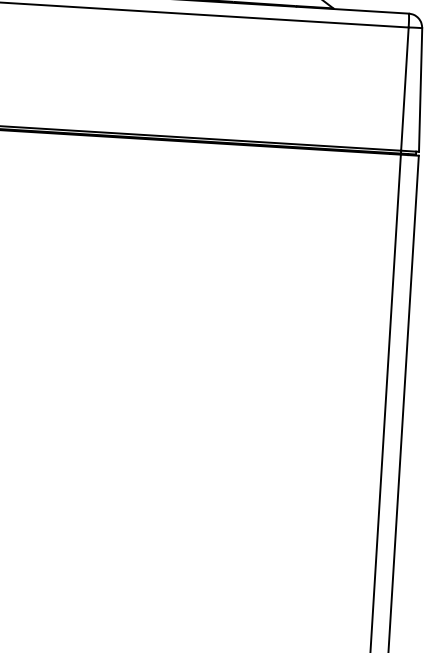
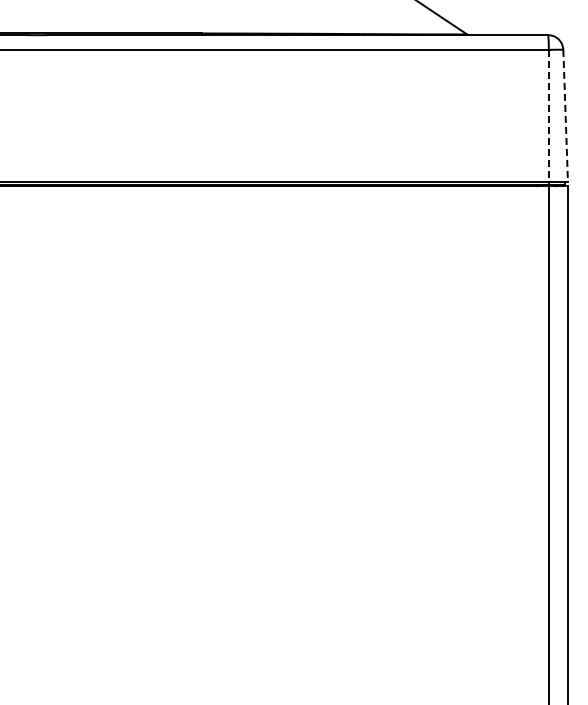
line: (404, 89) -> (548, 116), solid -> dashed
line: (420, 90) -> (565, 116), solid -> dashed

